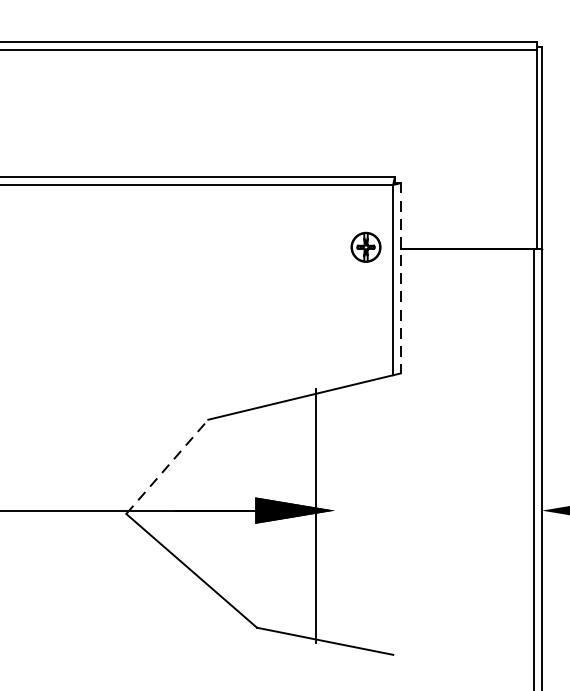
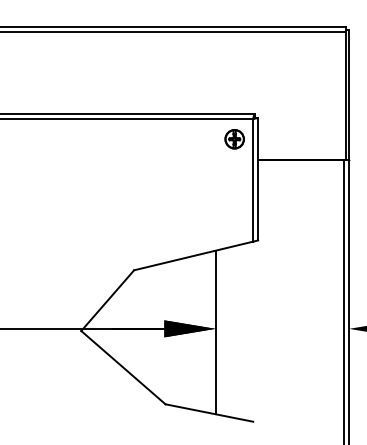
part: (365, 247) -> (234, 139), moved
line: (401, 278) -> (258, 179), dashed -> solid
line: (168, 466) -> (108, 300), dashed -> solid
line: (316, 516) -> (215, 332), moved

